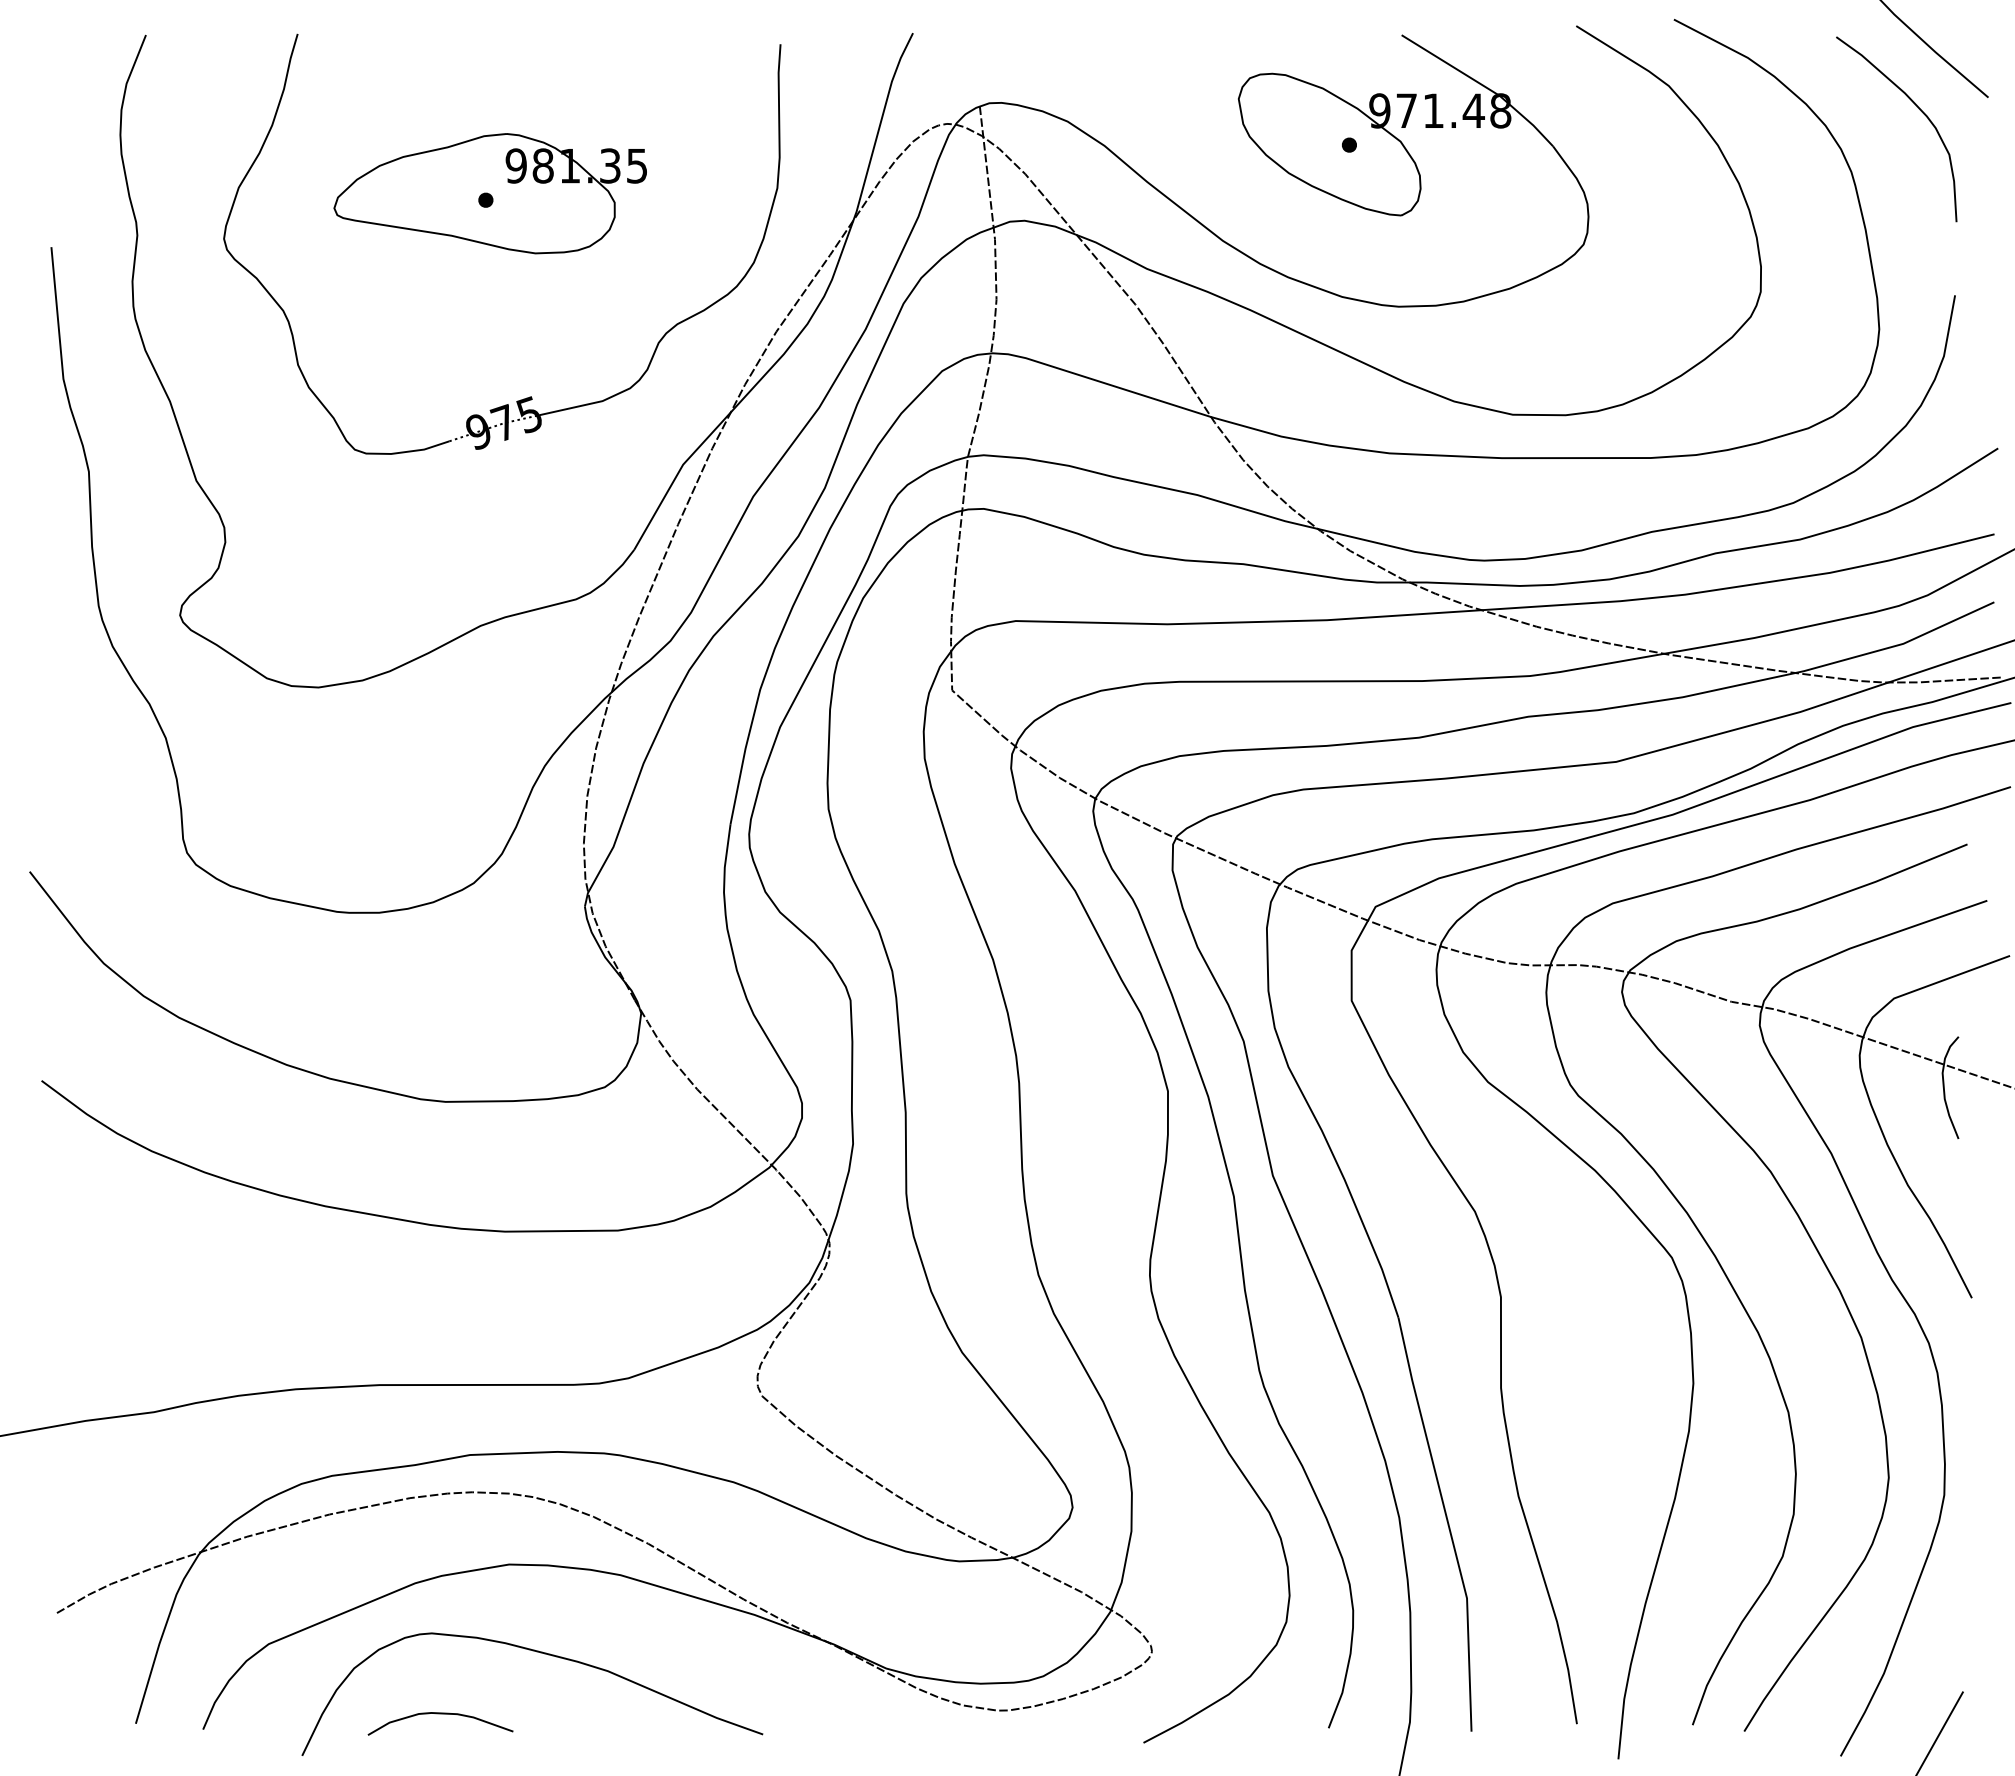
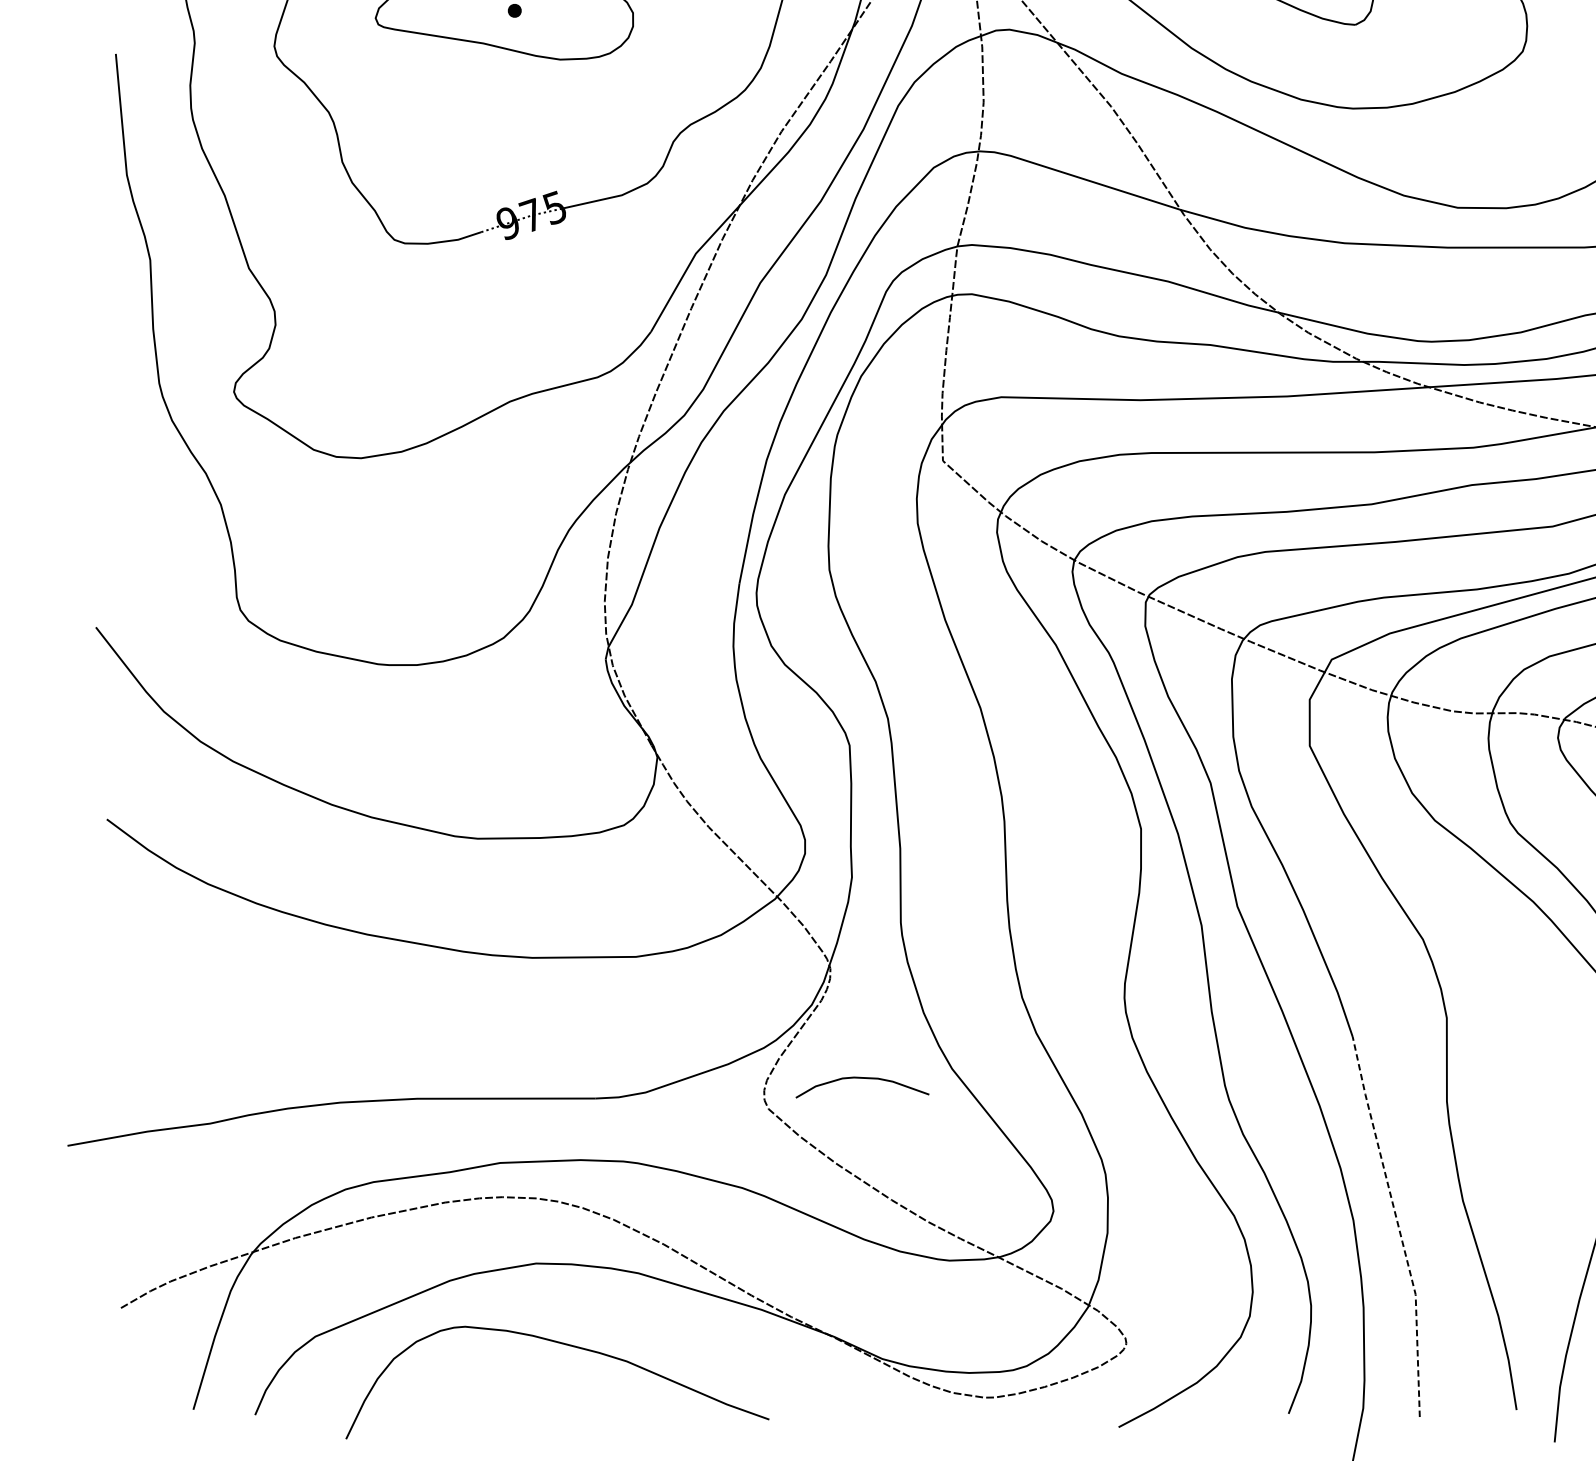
line: (1448, 1522) -> (1398, 1224), solid -> dashed
curve: (440, 1714) -> (862, 1078), moved

